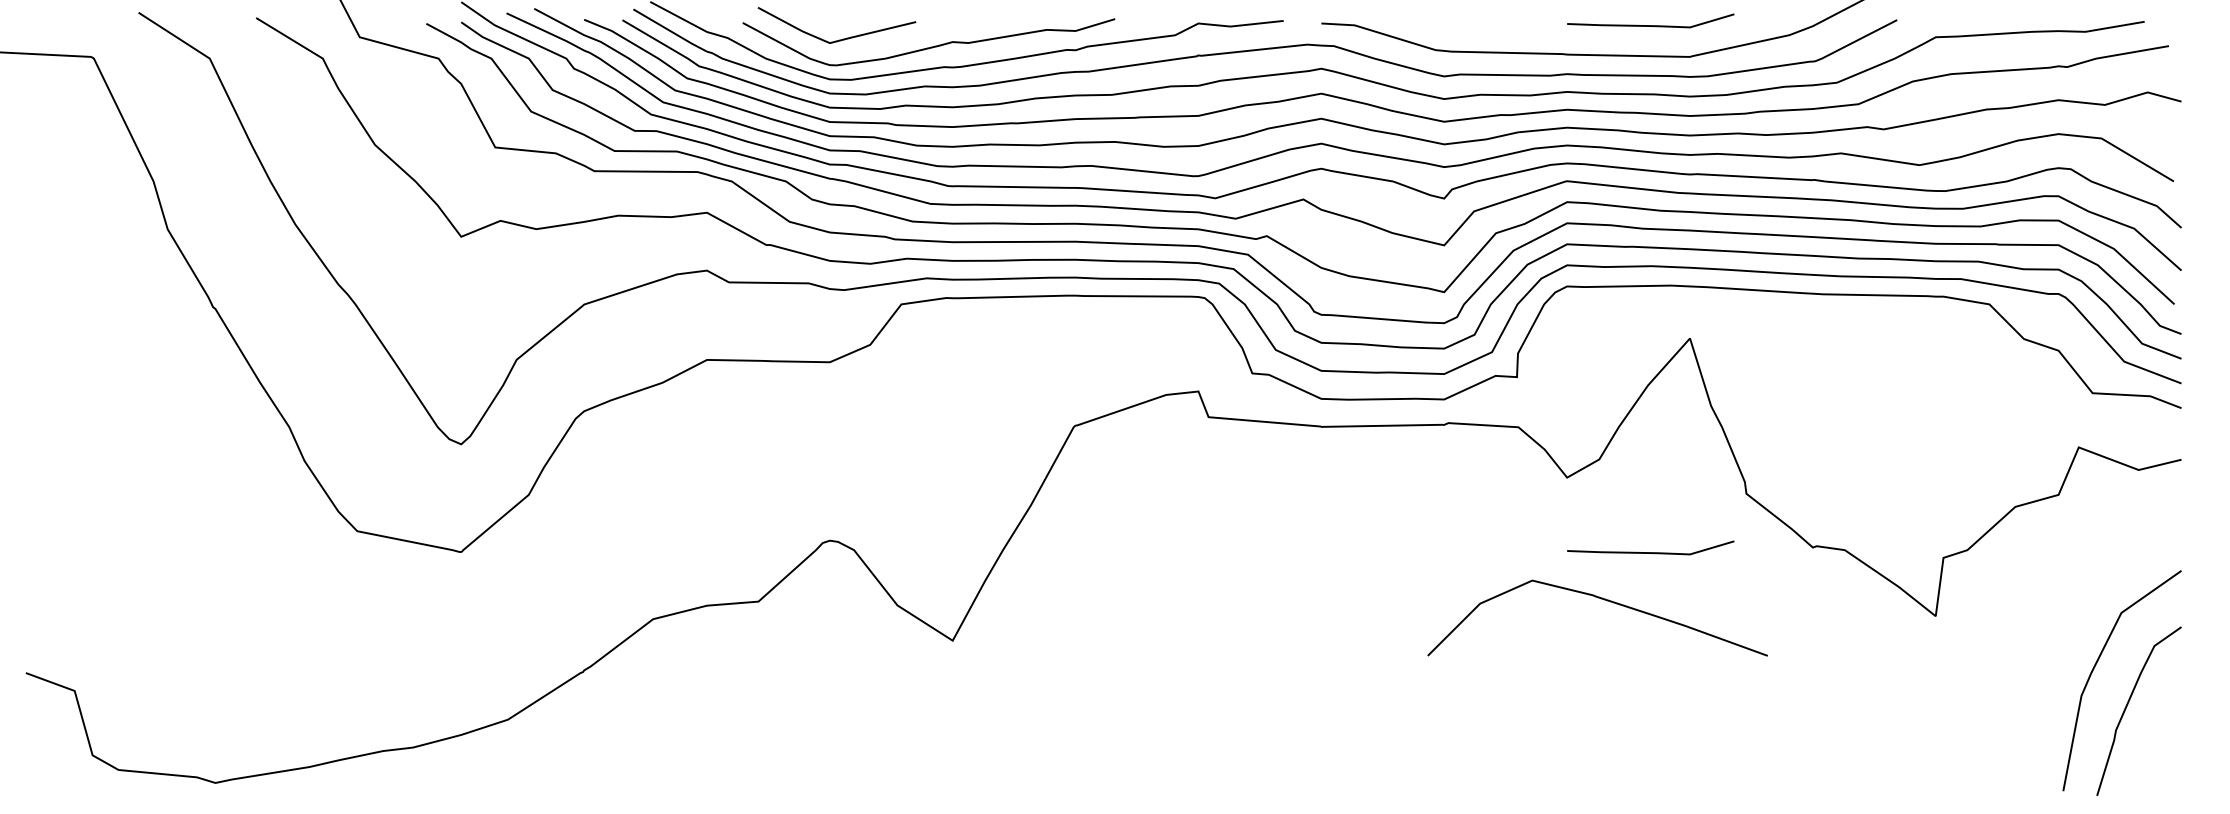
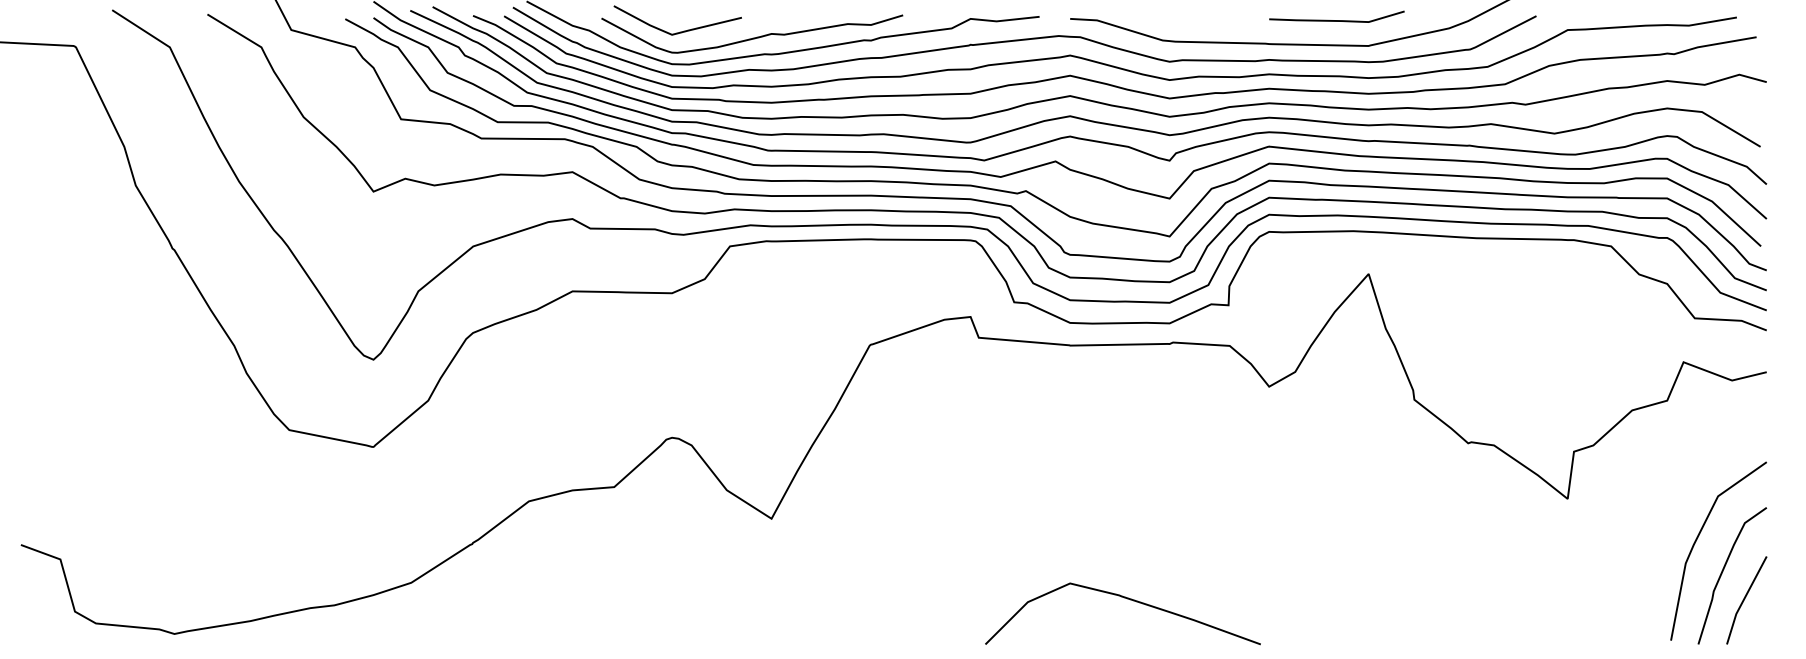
line: (1650, 552) -> (1336, 447), removed
curve: (1604, 600) -> (1128, 599), moved
line: (2154, 740) -> (1744, 599), added

